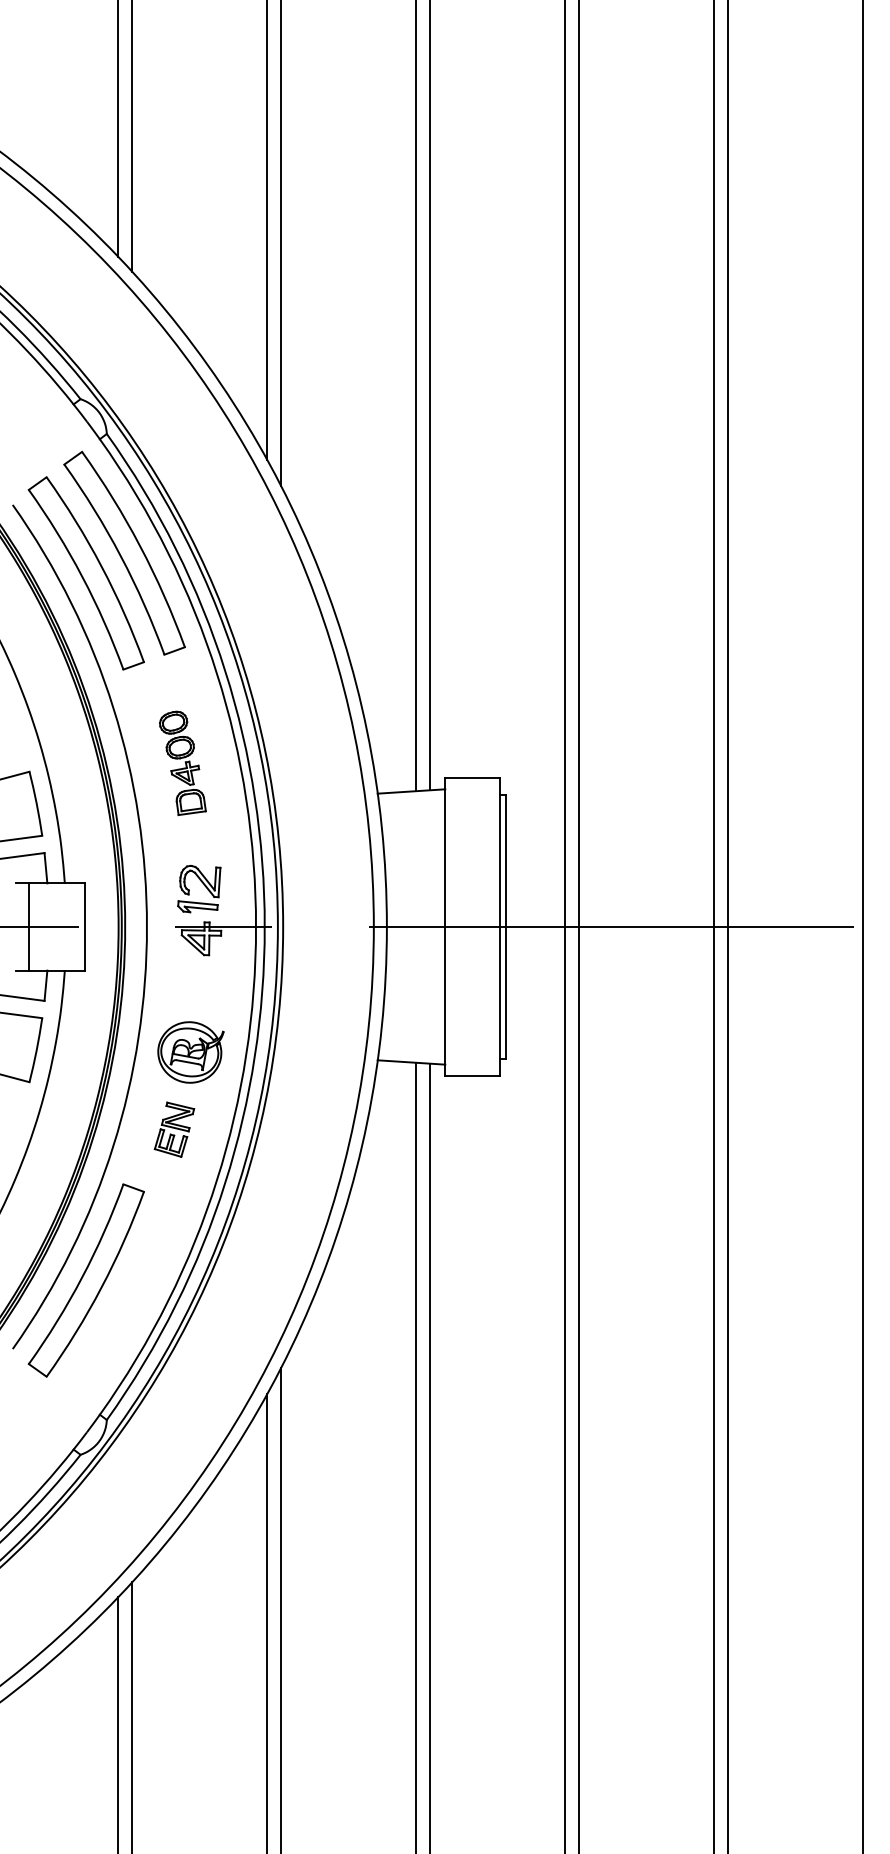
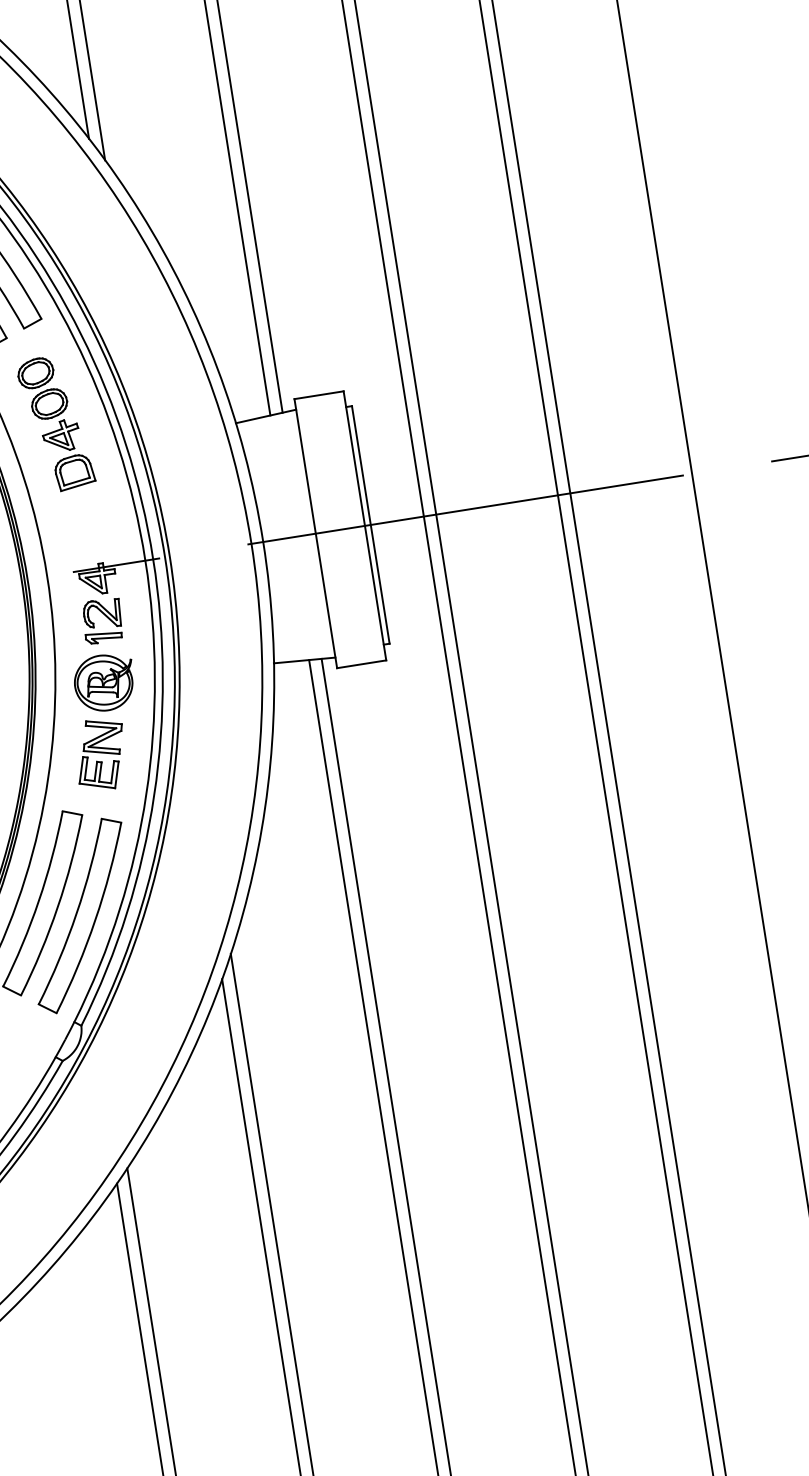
part: (182, 763) -> (55, 423), size x1.43
part: (199, 888) -> (102, 620), moved
part: (174, 1129) -> (100, 754), size x1.43
part: (124, 1300) -> (80, 915), added

